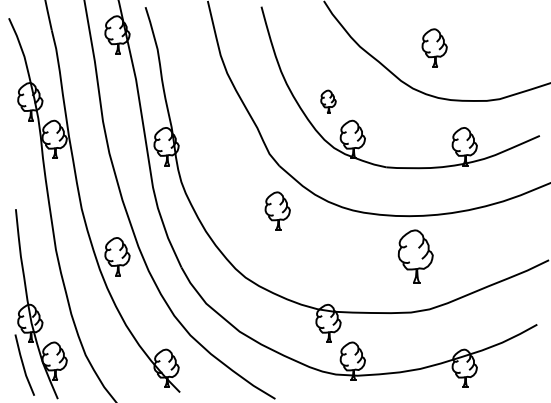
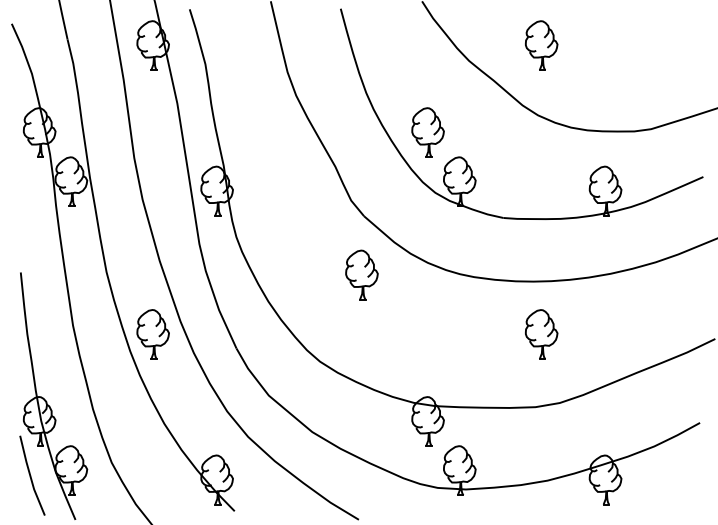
part: (434, 47) -> (541, 44), moved
part: (328, 101) -> (428, 132), size x1.67
part: (415, 256) -> (541, 334), size x0.71

